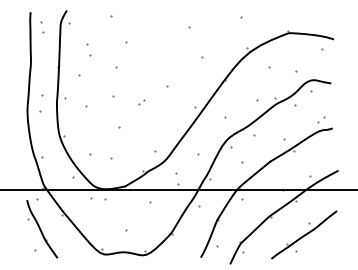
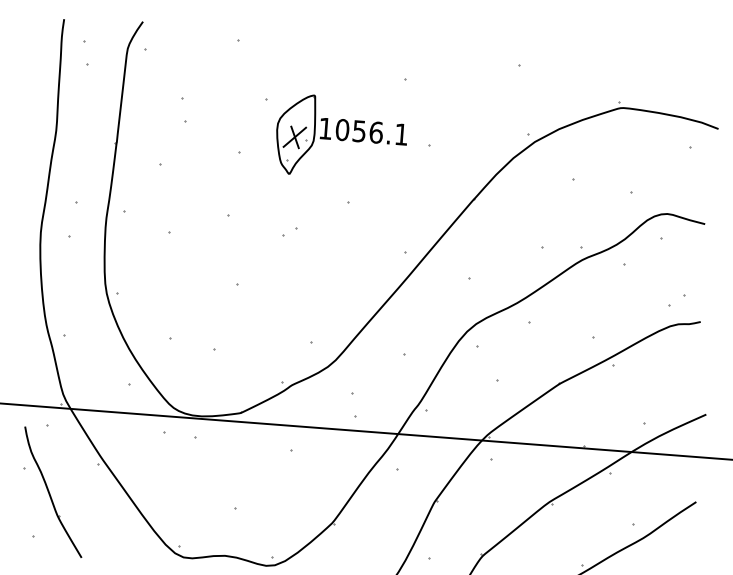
part: (161, 56) -> (340, 137), added

